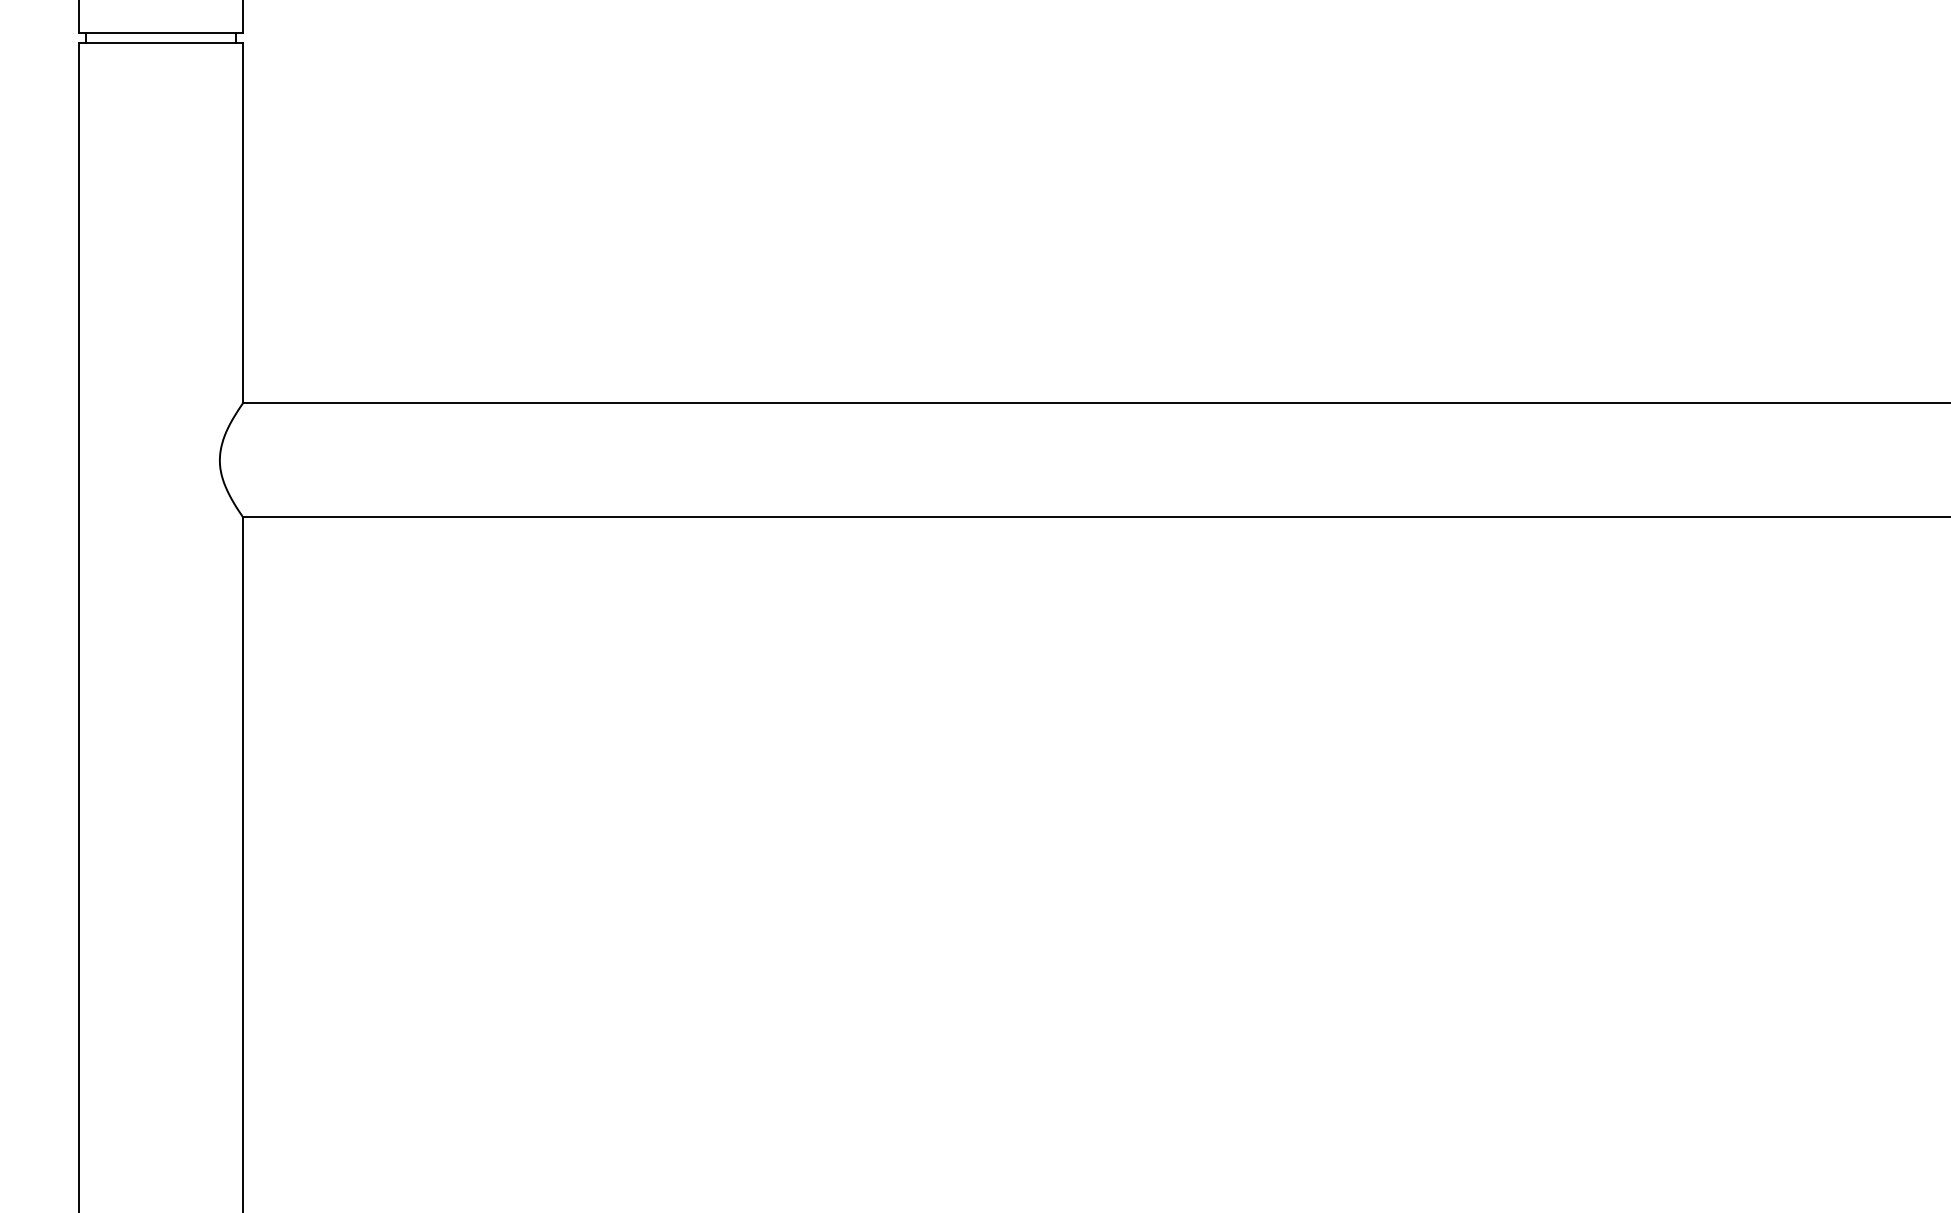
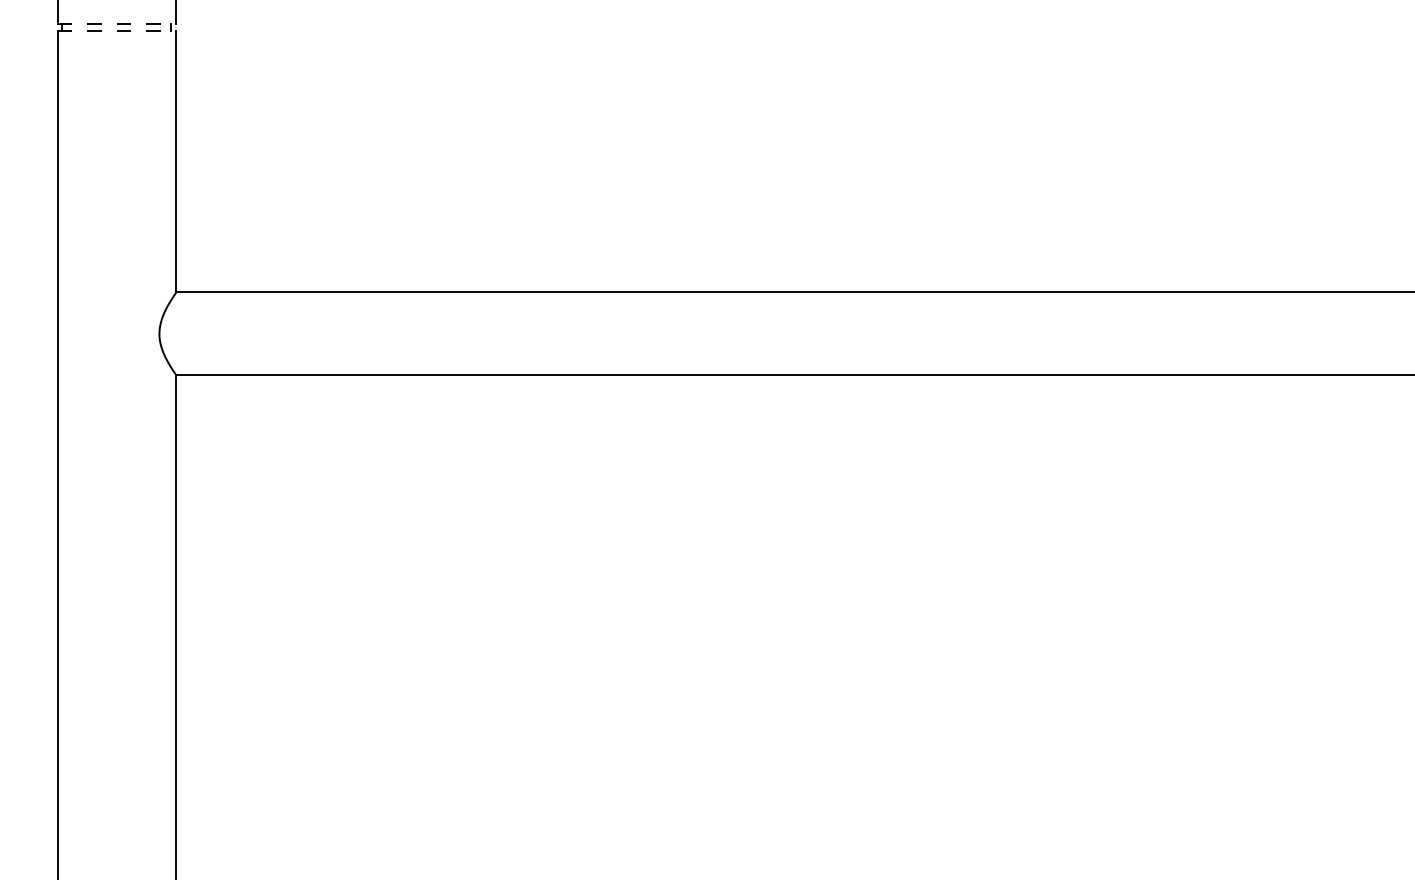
line: (161, 32) -> (117, 23), solid -> dashed
line: (161, 43) -> (117, 31), solid -> dashed

